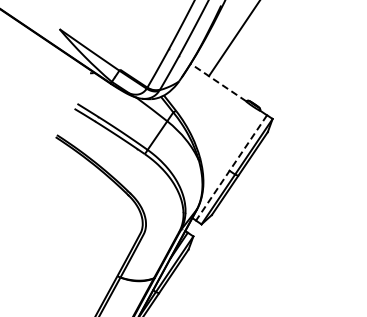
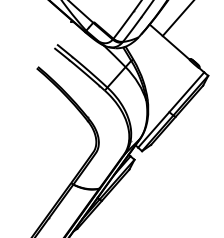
line: (218, 82) -> (169, 41), dashed -> solid
line: (231, 167) -> (171, 109), dashed -> solid

